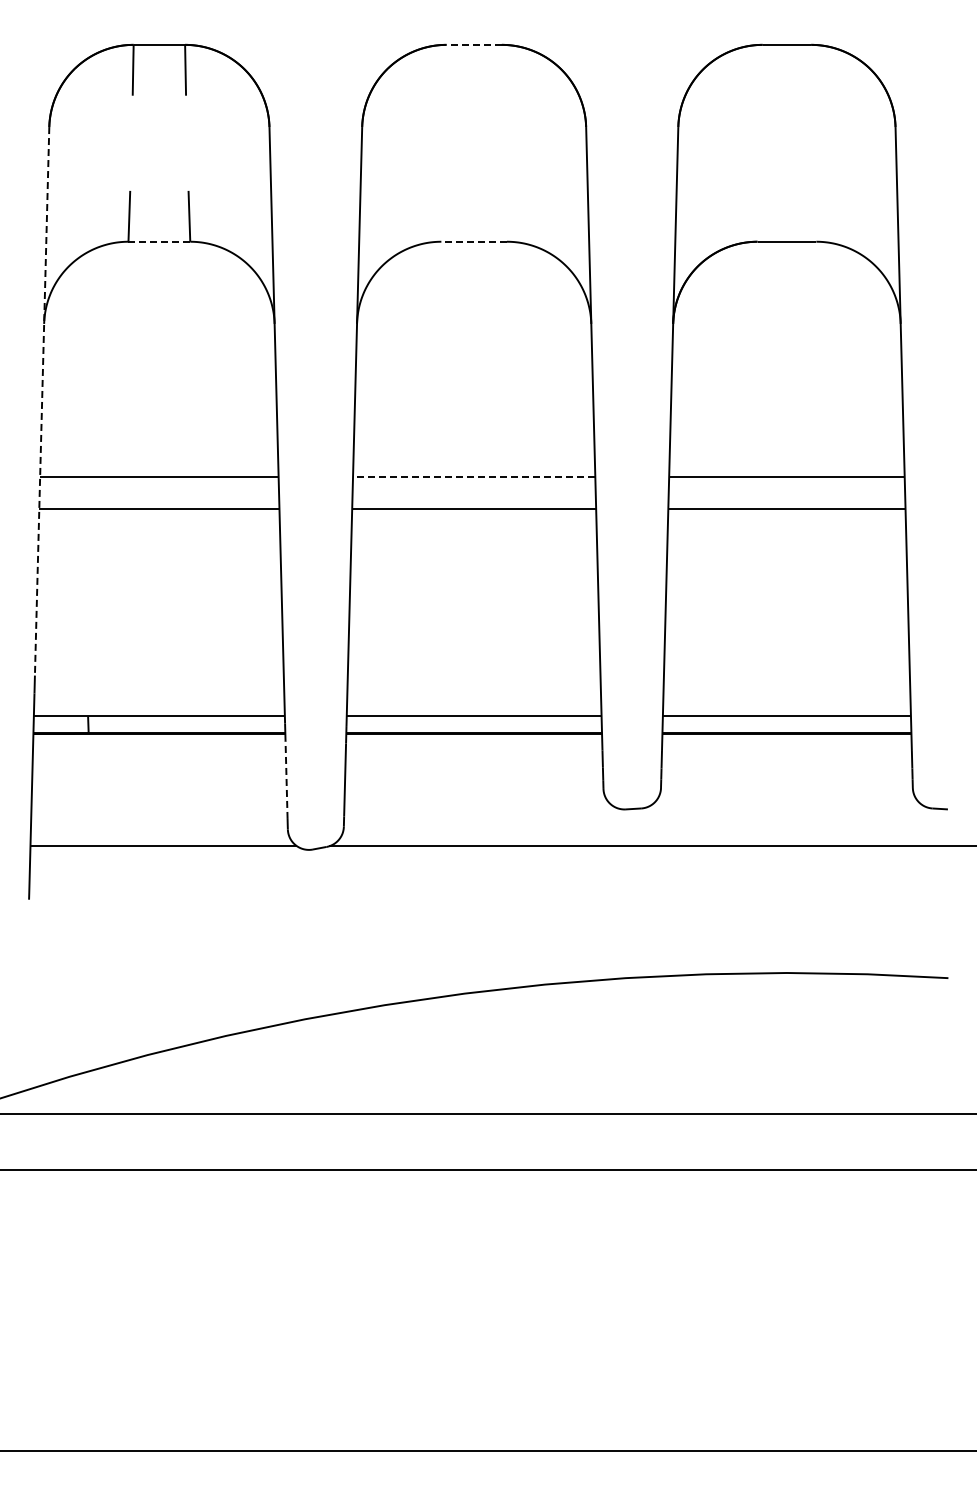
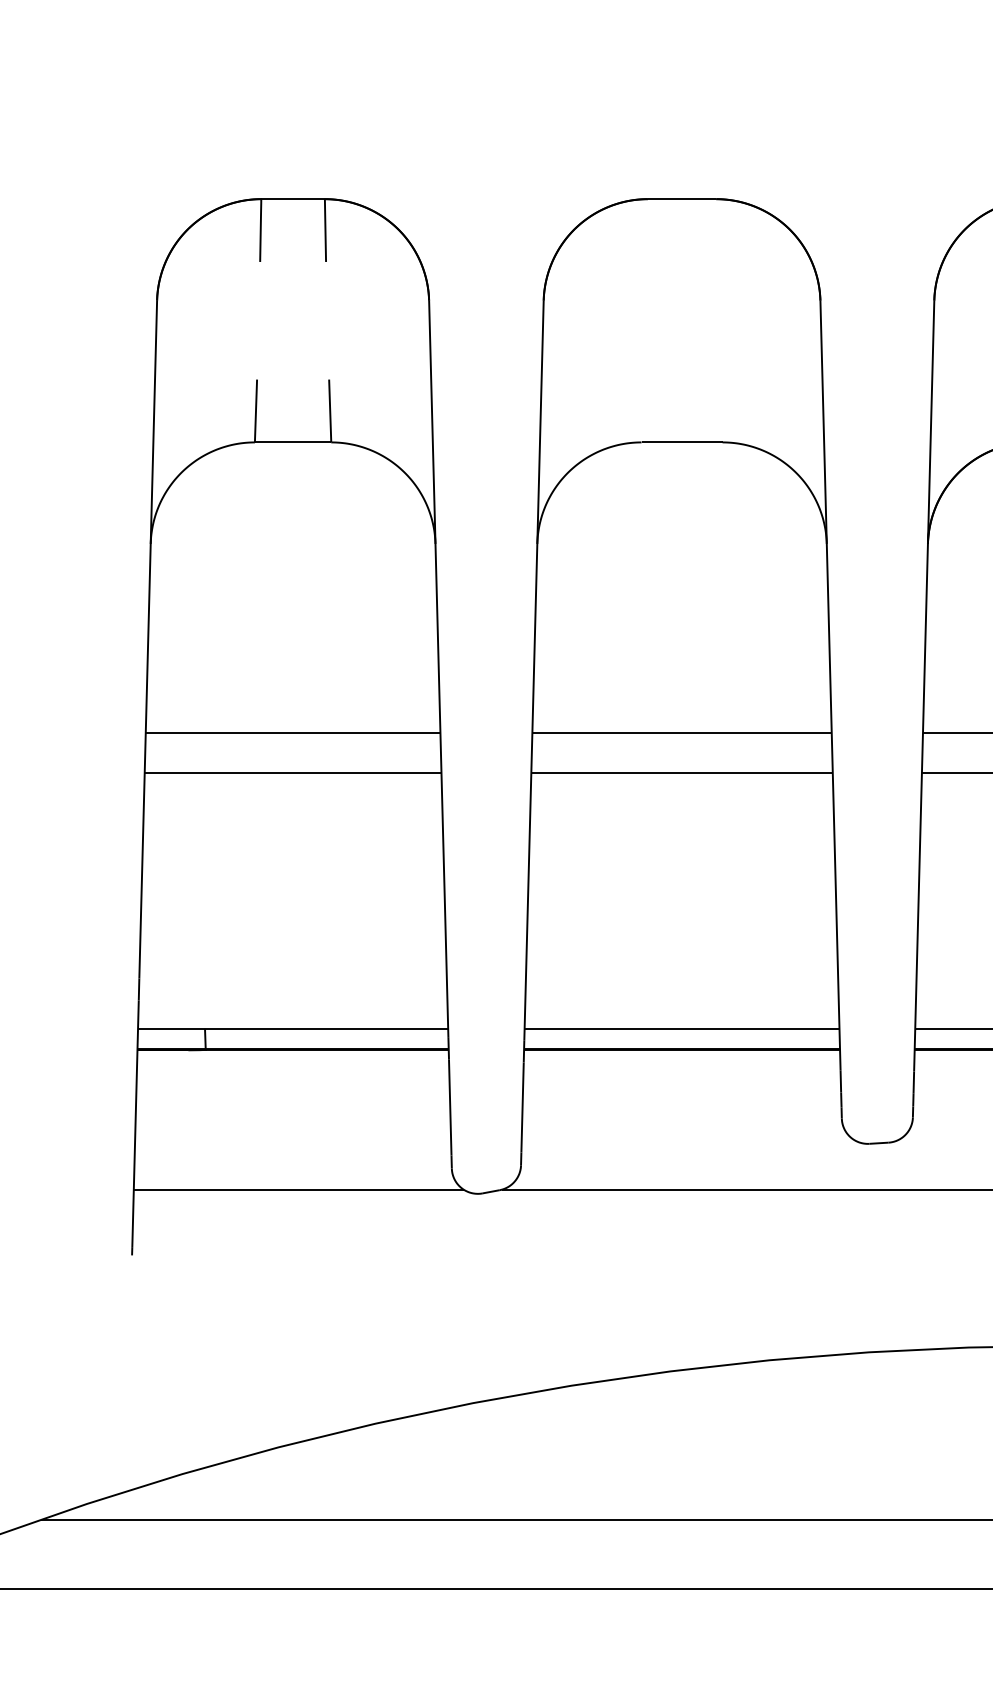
line: (474, 44) -> (682, 198), dashed -> solid
line: (159, 241) -> (293, 442), dashed -> solid
line: (474, 241) -> (682, 442), dashed -> solid
line: (42, 401) -> (148, 639), dashed -> solid
line: (473, 477) -> (681, 733), dashed -> solid
line: (286, 780) -> (450, 1108), dashed -> solid

